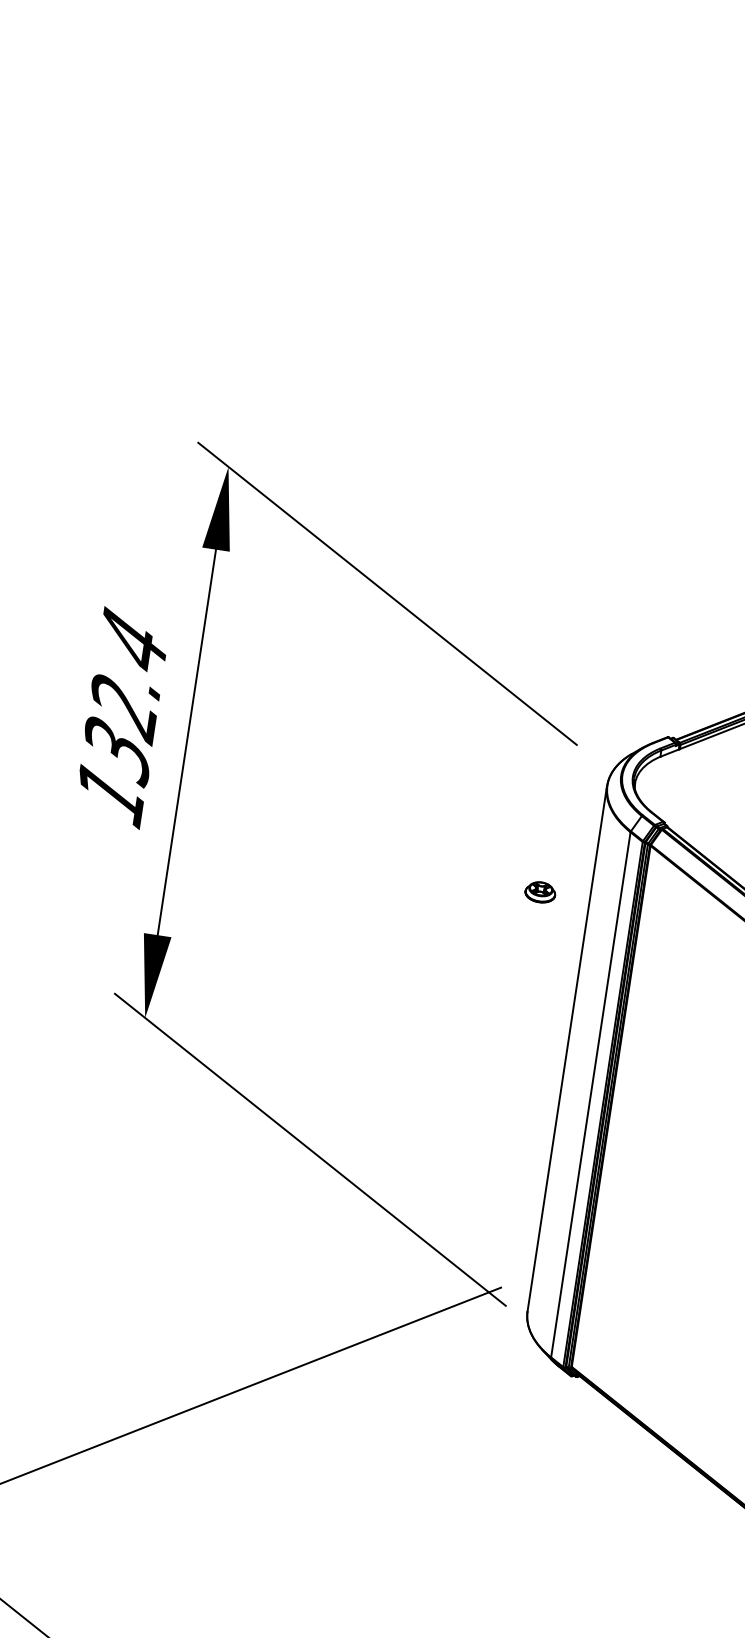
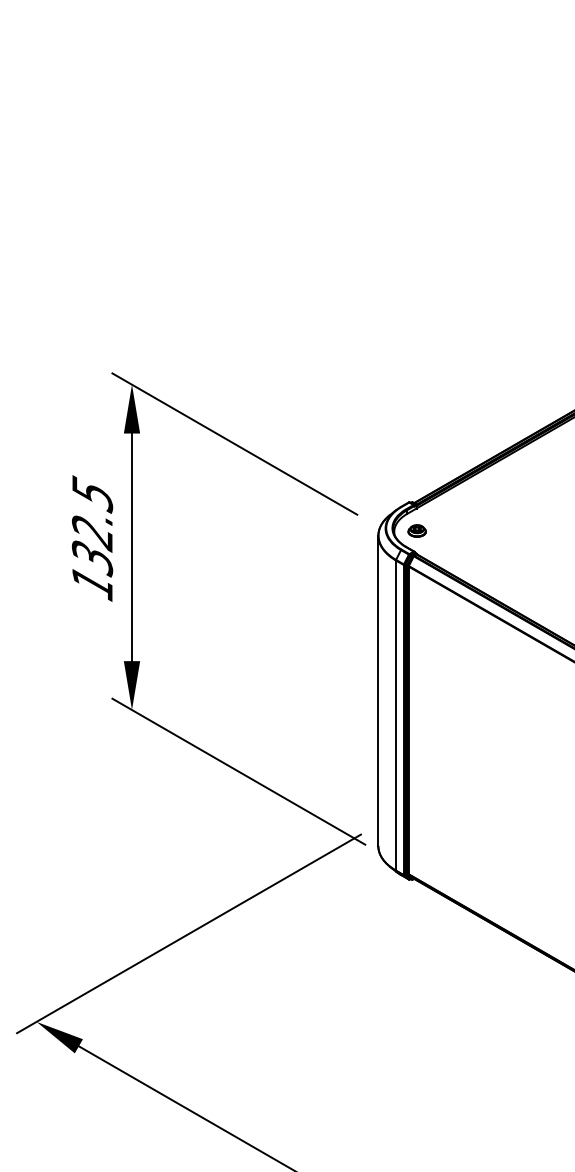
text: (133, 642) -> (92, 494), 132.4 -> 132.5
part: (539, 891) -> (416, 530), moved

